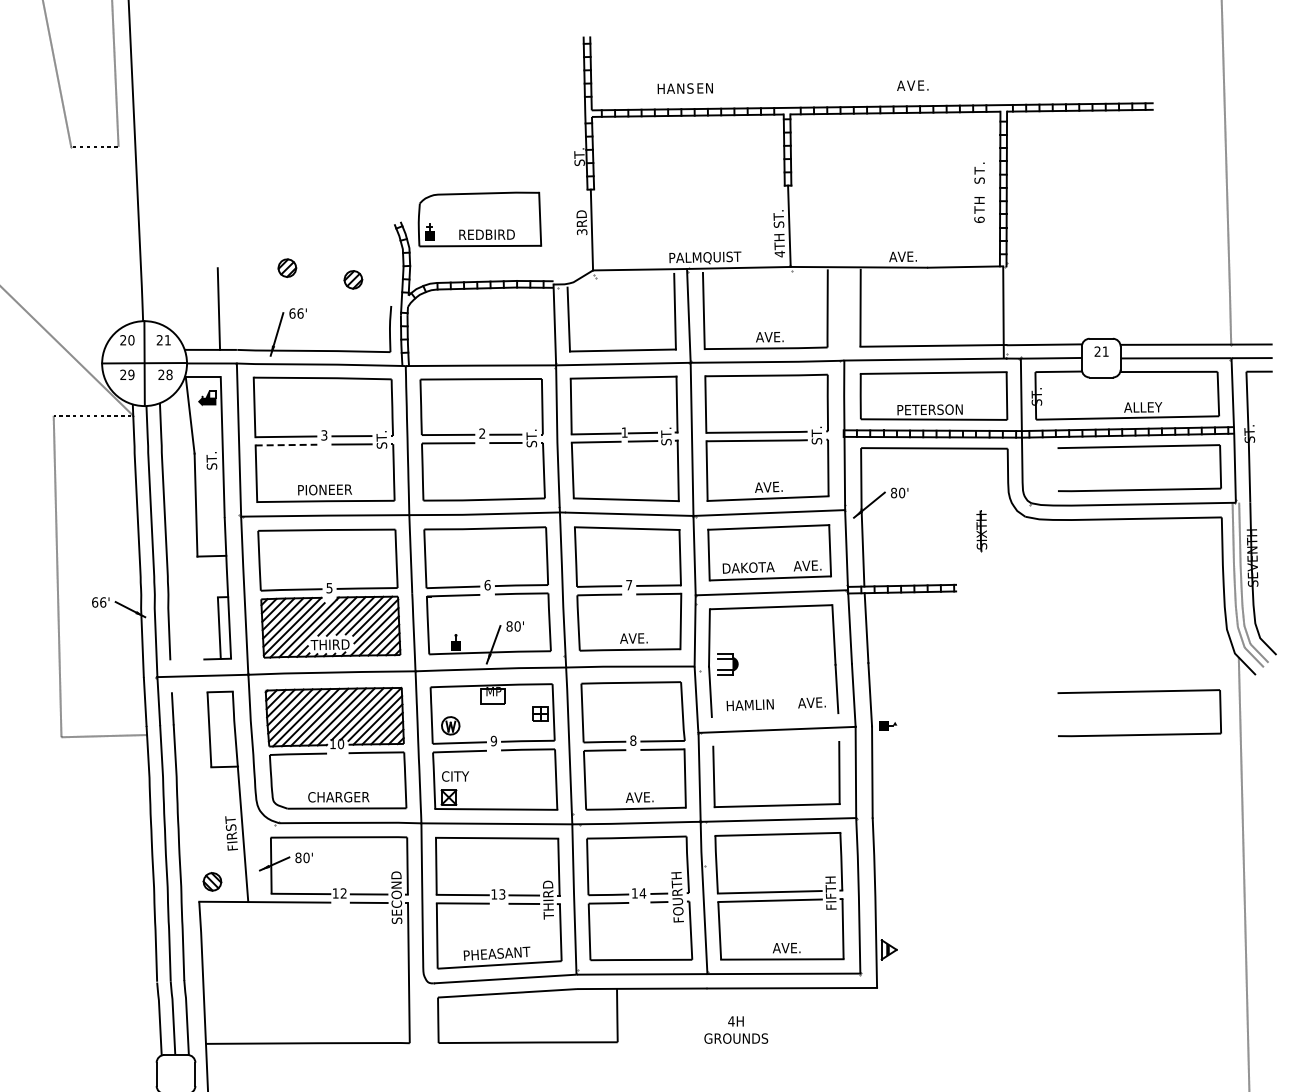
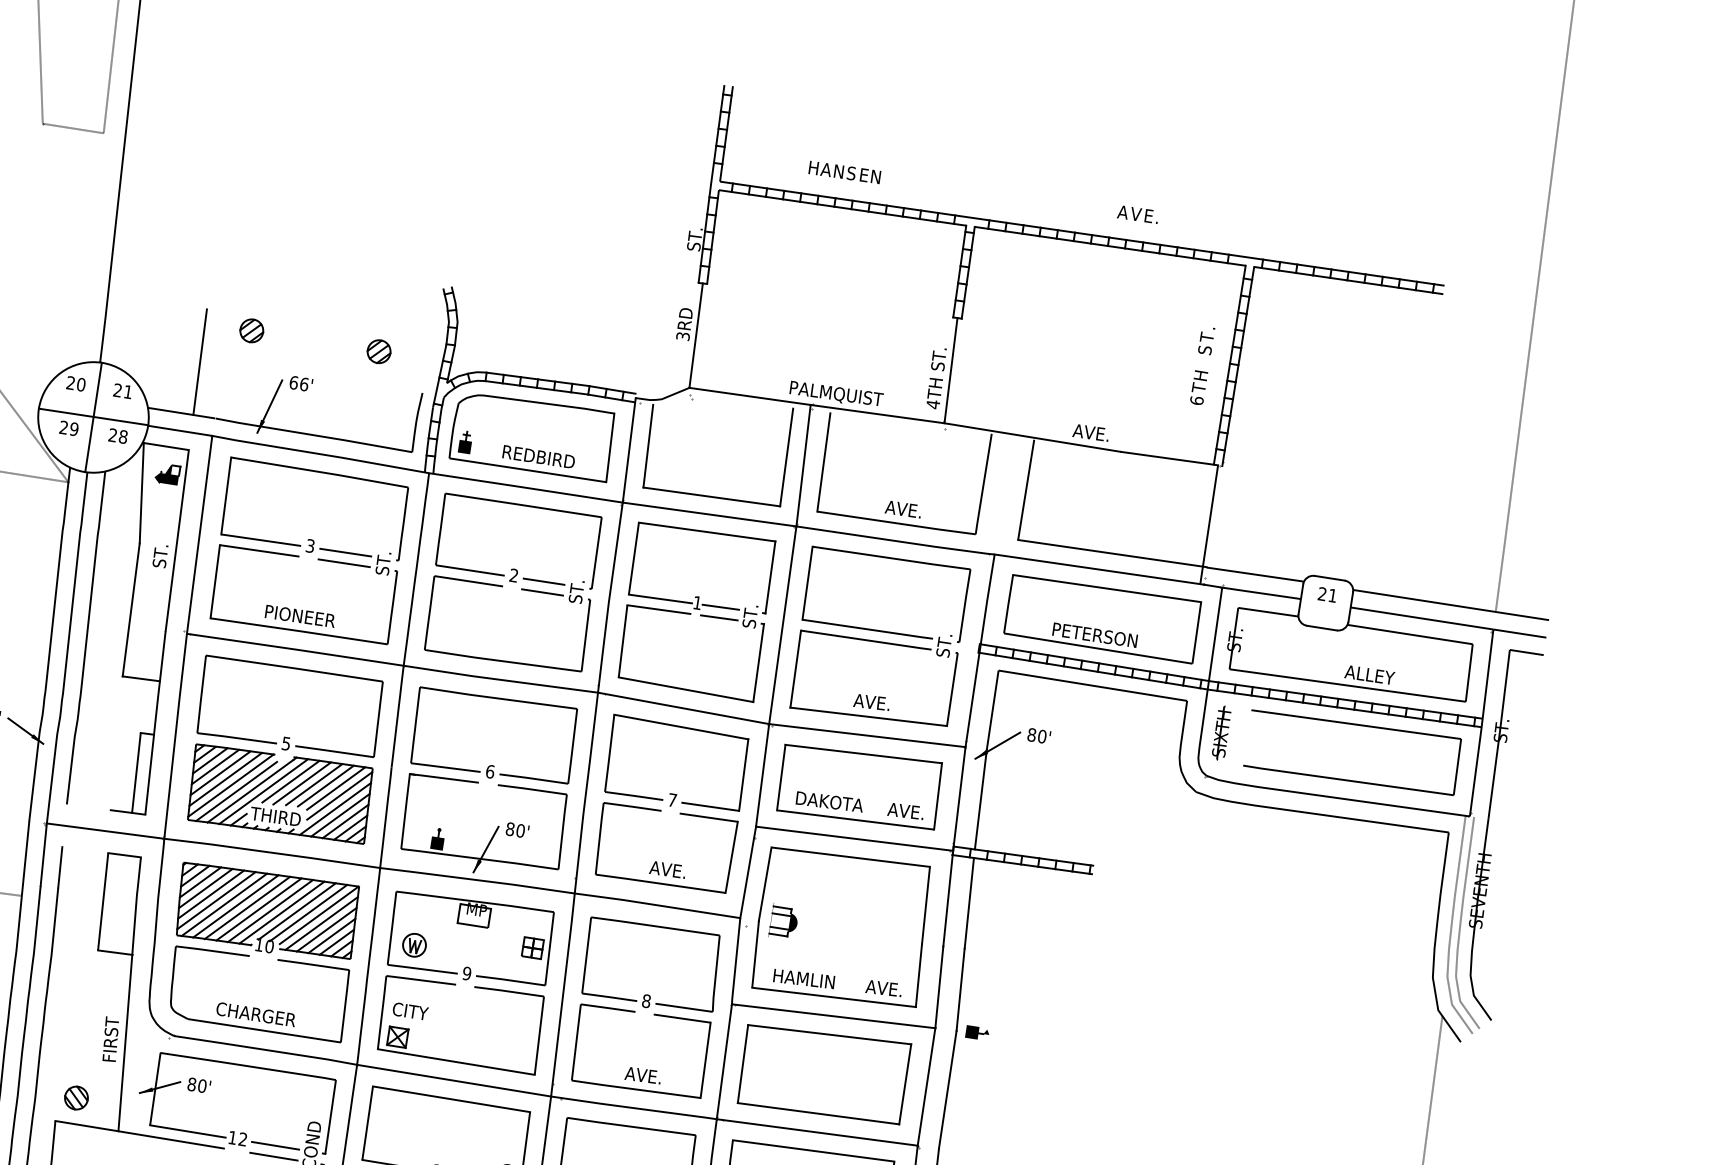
part: (479, 219) -> (532, 435), moved
part: (287, 267) -> (252, 330), moved
line: (286, 445) -> (259, 551), dashed -> solid
part: (981, 531) -> (1221, 733), moved
part: (1139, 692) -> (1307, 1041), removed
line: (774, 715) -> (833, 997), added
line: (776, 743) -> (830, 1033), added

